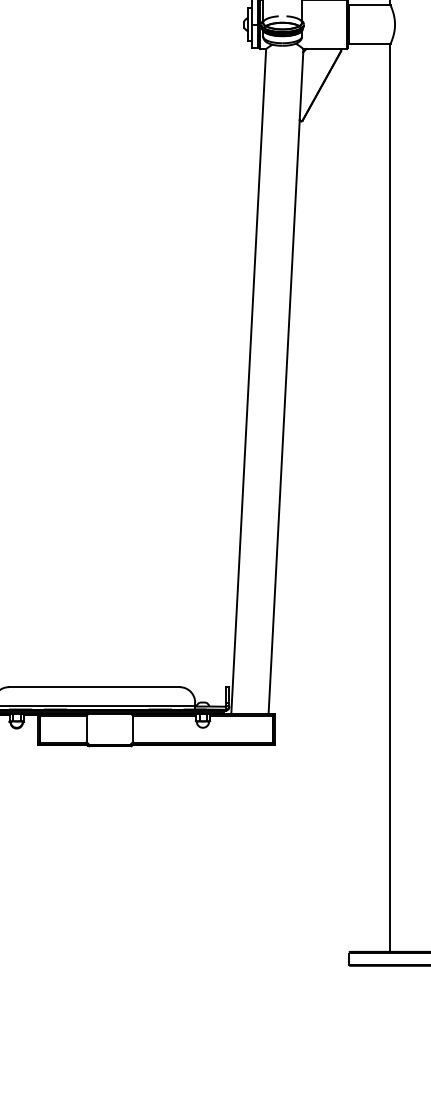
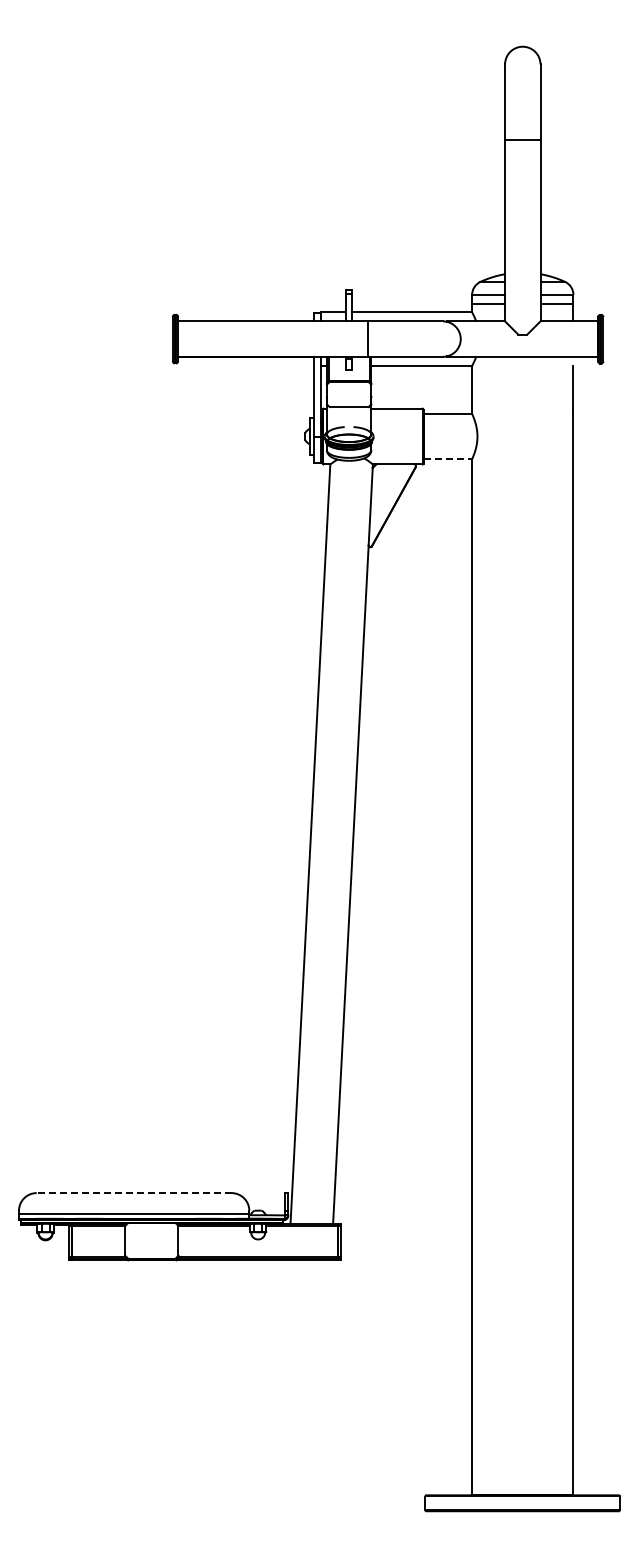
line: (369, 43) -> (448, 458), solid -> dashed
line: (93, 687) -> (133, 1193), solid -> dashed

